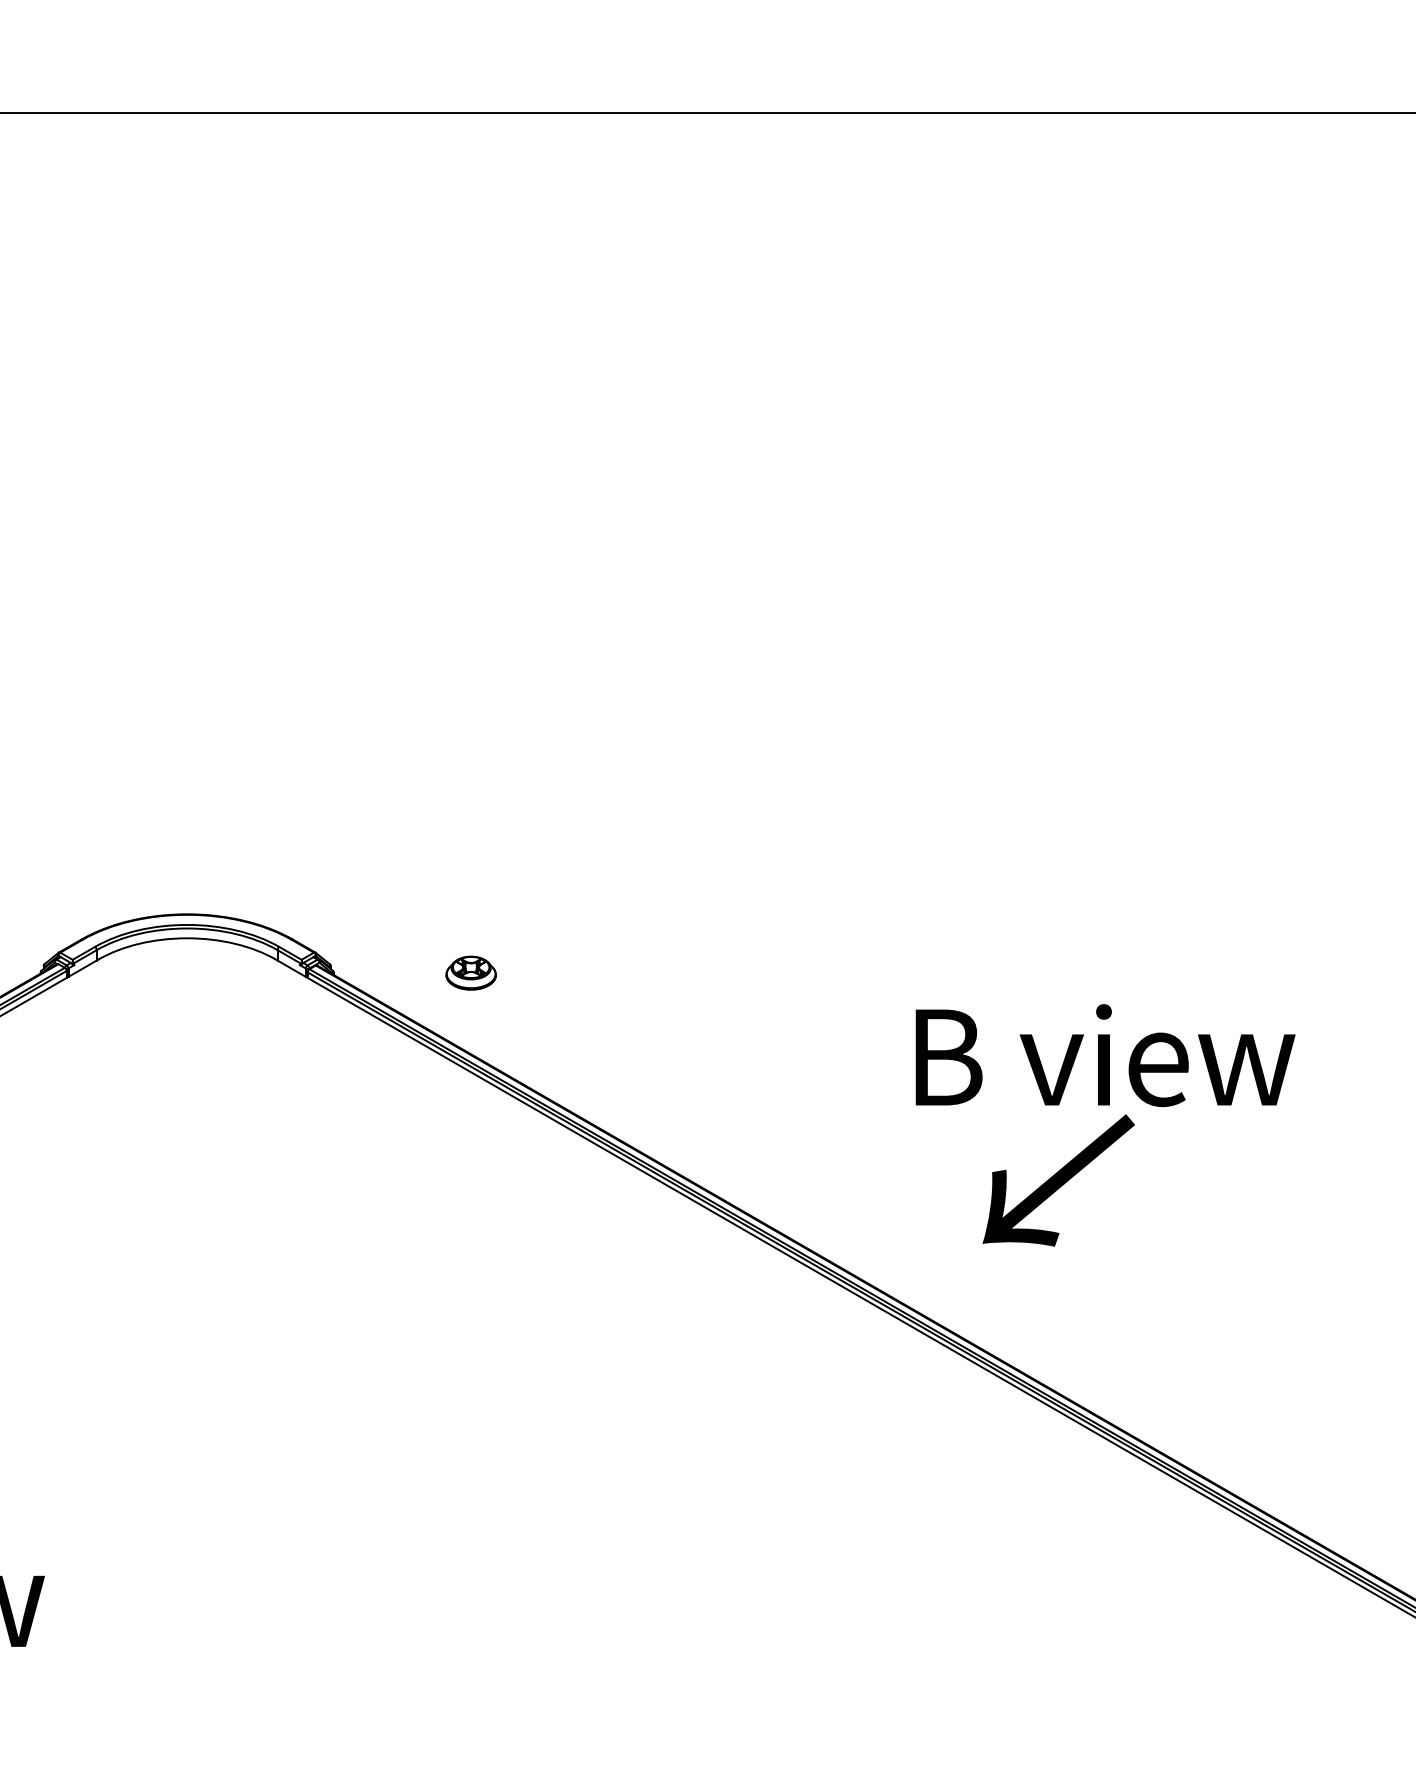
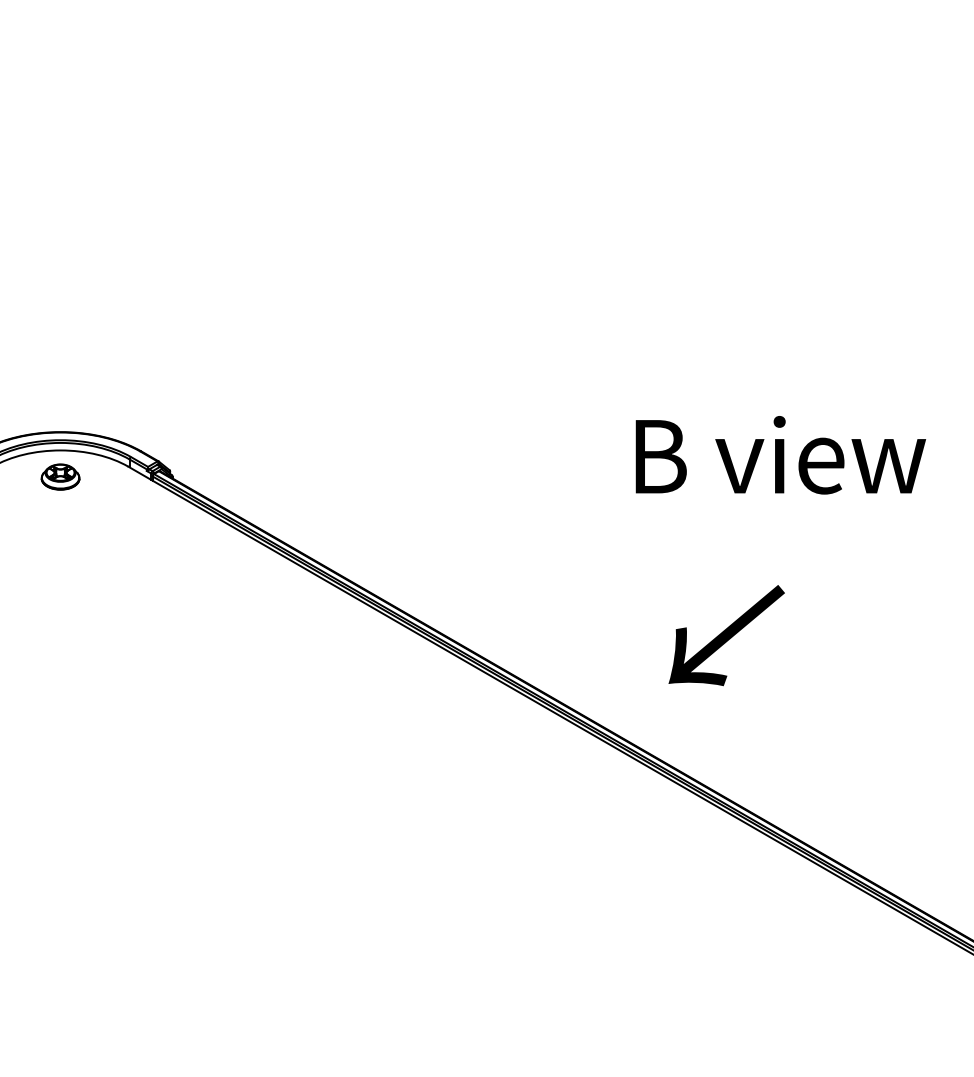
part: (470, 972) -> (60, 476), moved
text: (1105, 1055) -> (780, 455), moved

